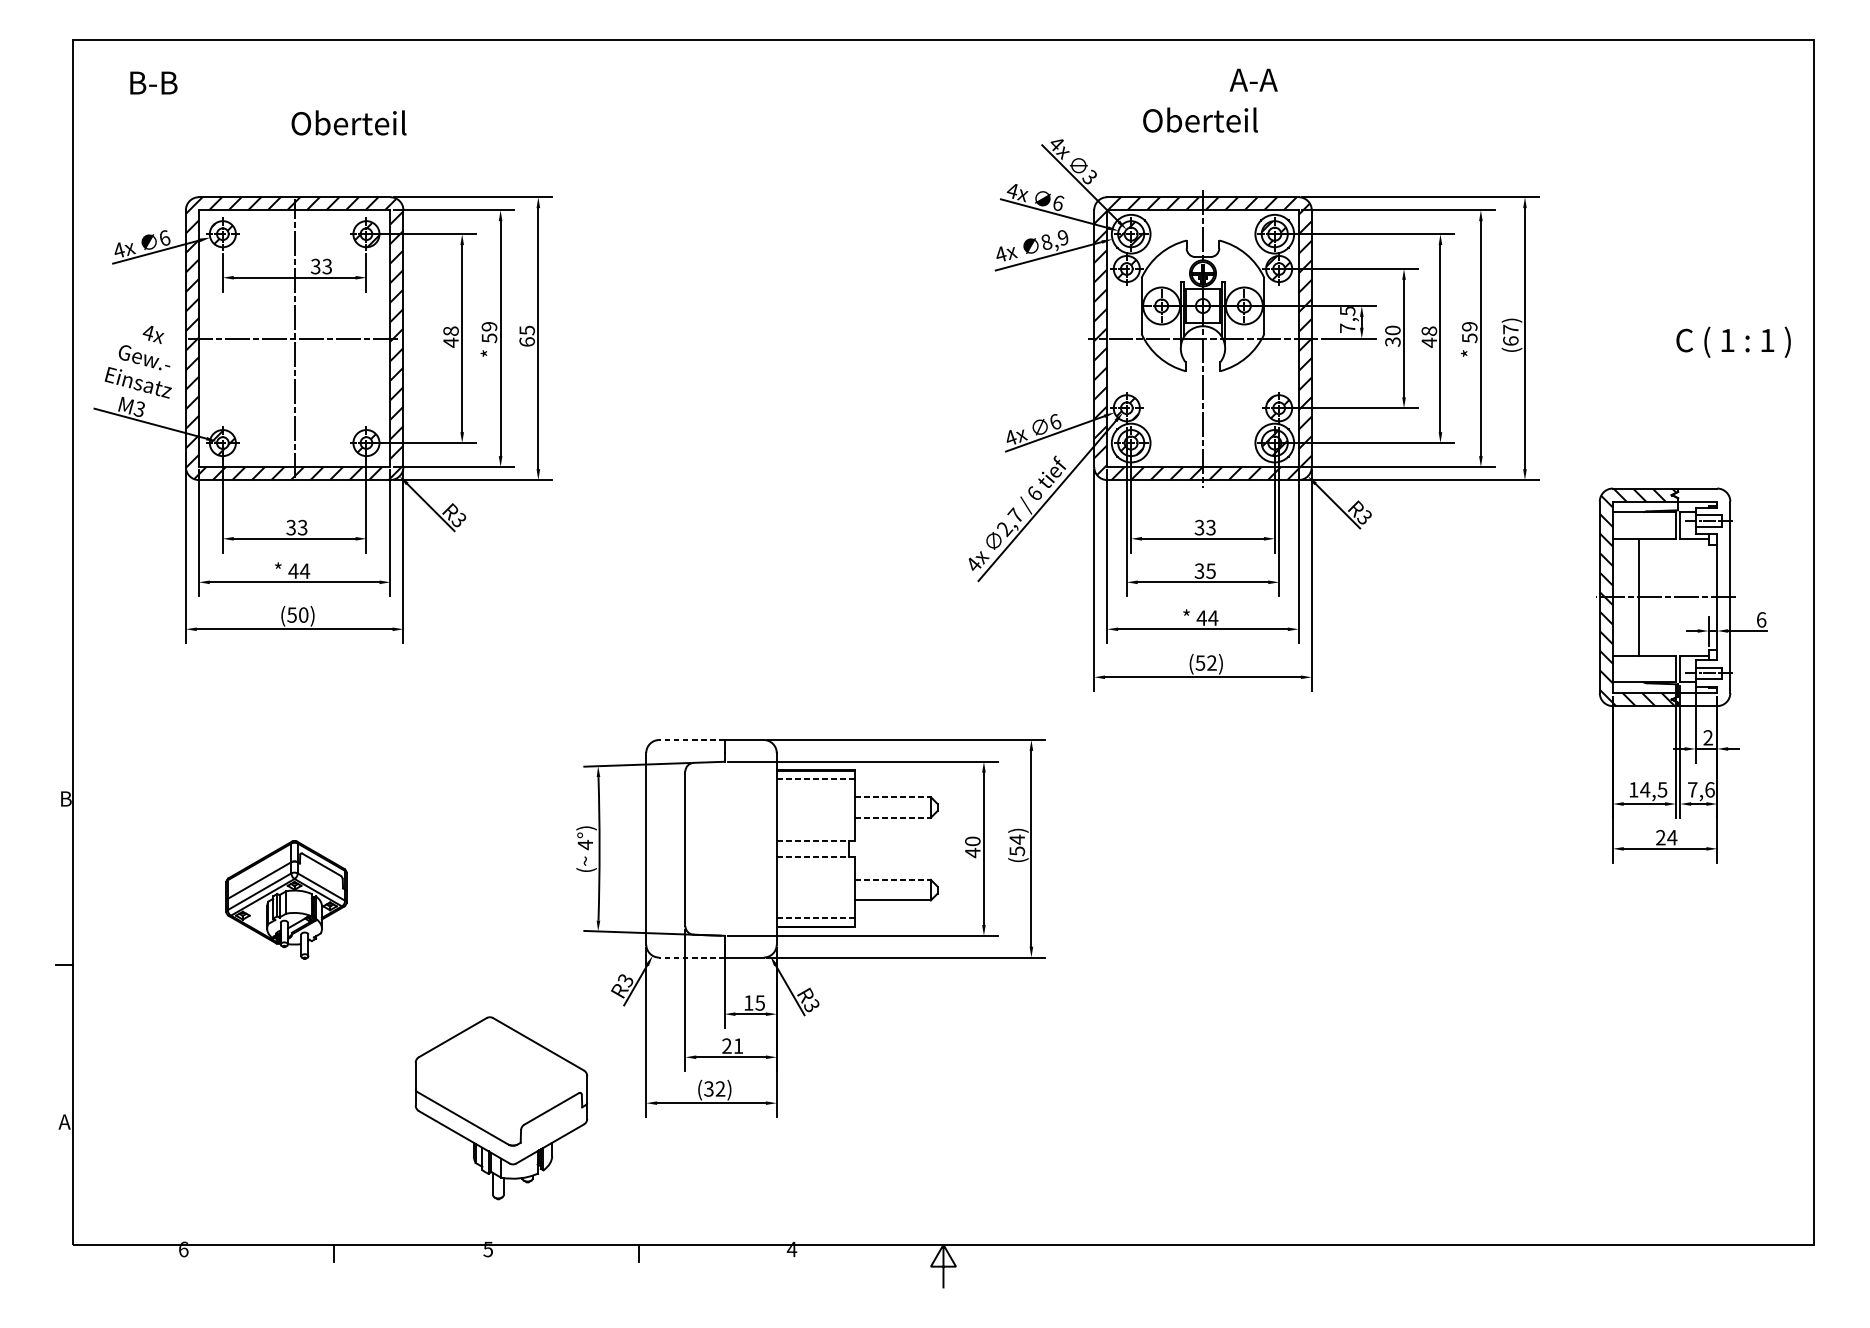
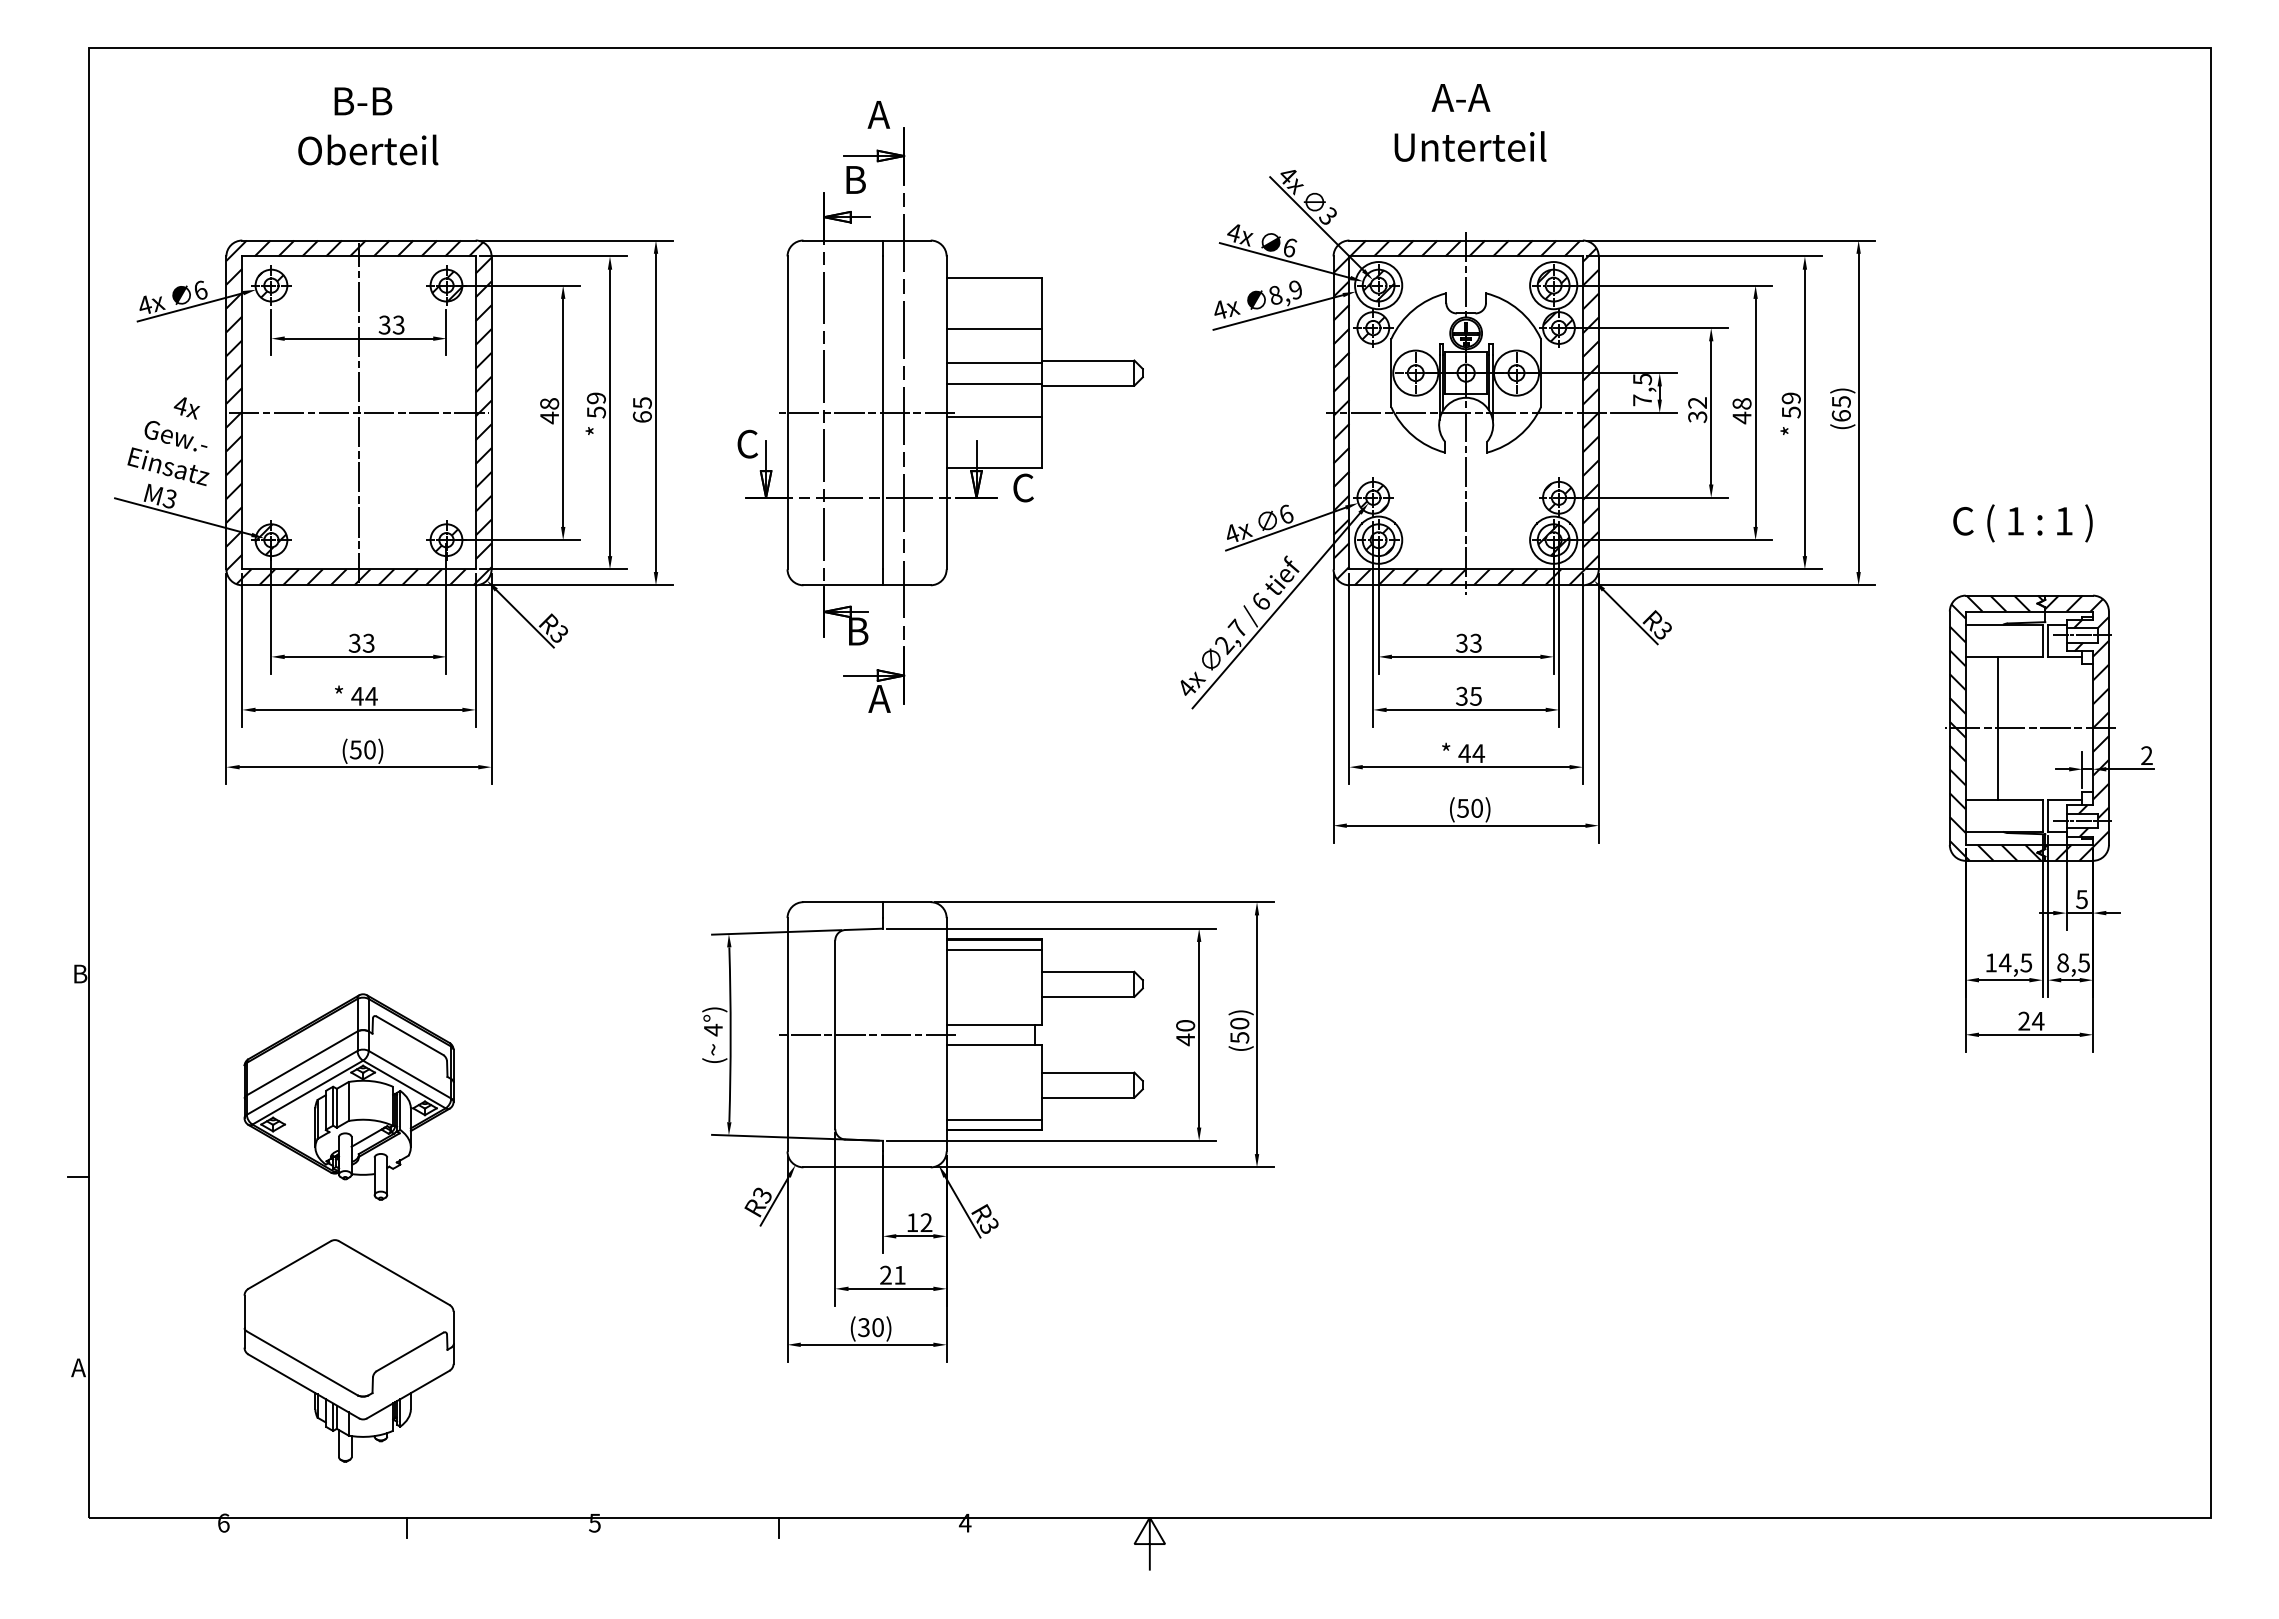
text: (1253, 79) -> (1460, 97), moved
text: (153, 83) -> (363, 101), moved
text: (1205, 120) -> (1469, 146), Oberteil -> Unterteil
text: (349, 122) -> (368, 149), moved
text: (1510, 329) -> (1841, 401), (67) -> (65)
text: (1392, 330) -> (1697, 402), 30 -> 32
part: (771, 333) -> (940, 406), added
text: (1733, 342) -> (2022, 523), moved
hatch: (1701, 596) -> (2073, 727), added
text: (1761, 619) -> (2146, 755), 6 -> 2
text: (1211, 663) -> (1476, 808), (52) -> (50)
text: (1707, 737) -> (2081, 899), 2 -> 5
line: (692, 740) -> (843, 902), dashed -> solid
line: (816, 778) -> (994, 949), dashed -> solid
text: (1701, 789) -> (2073, 962), 7,6 -> 8,5
line: (893, 796) -> (1088, 971), dashed -> solid
line: (893, 817) -> (1088, 996), dashed -> solid
text: (1017, 839) -> (1239, 1023), (54) -> (50)
line: (816, 840) -> (994, 1024), dashed -> solid
line: (711, 848) -> (866, 1034), added
line: (816, 856) -> (994, 1044), dashed -> solid
line: (893, 879) -> (1088, 1072), dashed -> solid
part: (286, 899) -> (348, 1096), size x1.43
line: (816, 918) -> (994, 1119), dashed -> solid
line: (692, 957) -> (843, 1167), dashed -> solid
text: (760, 1002) -> (926, 1222), 15 -> 12
text: (720, 1088) -> (877, 1327), (32) -> (30)
part: (501, 1107) -> (348, 1350), moved

